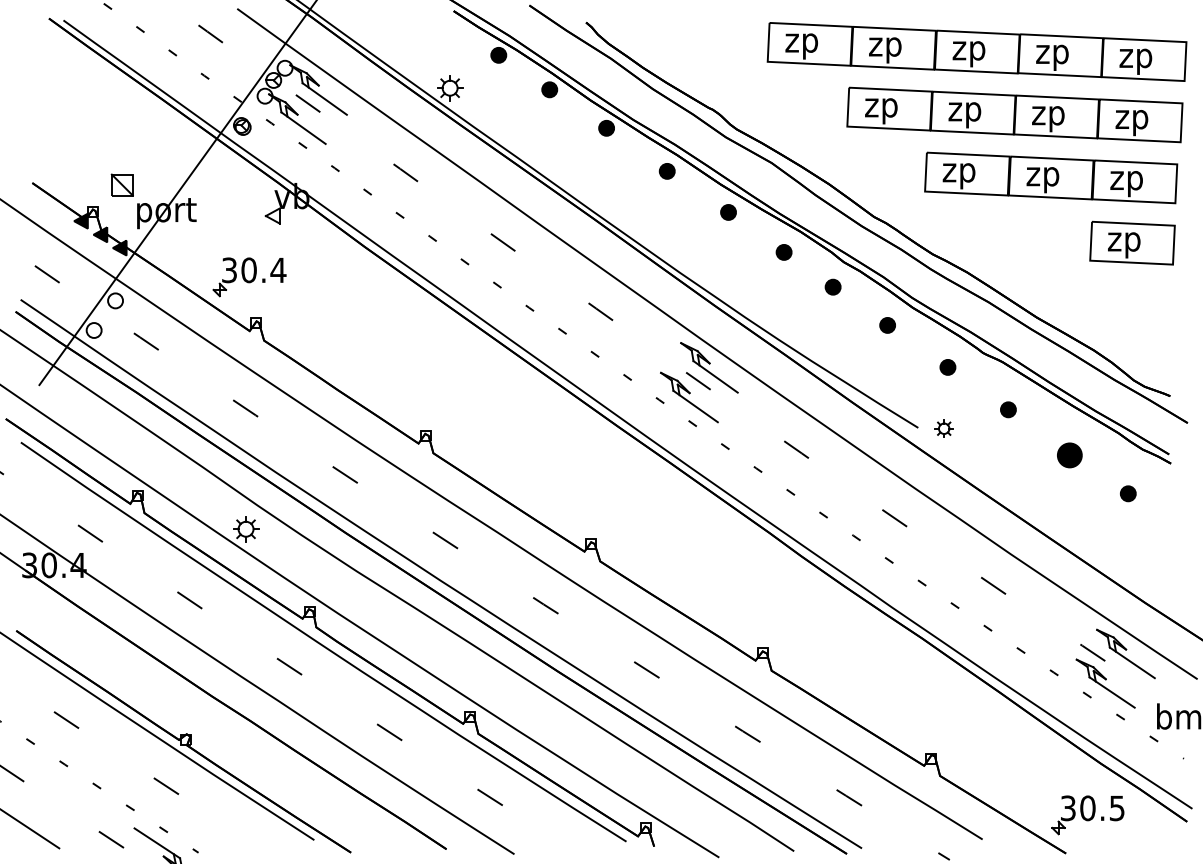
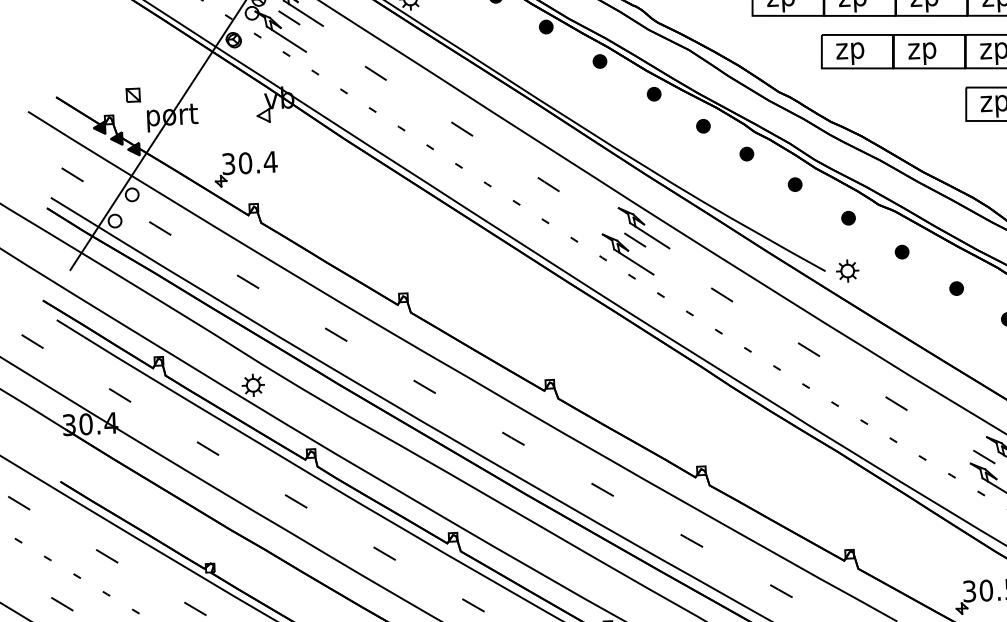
part: (121, 184) -> (132, 94), size x0.71
part: (944, 428) -> (848, 270), size x1.43
part: (1069, 454) -> (956, 287), size x0.62

